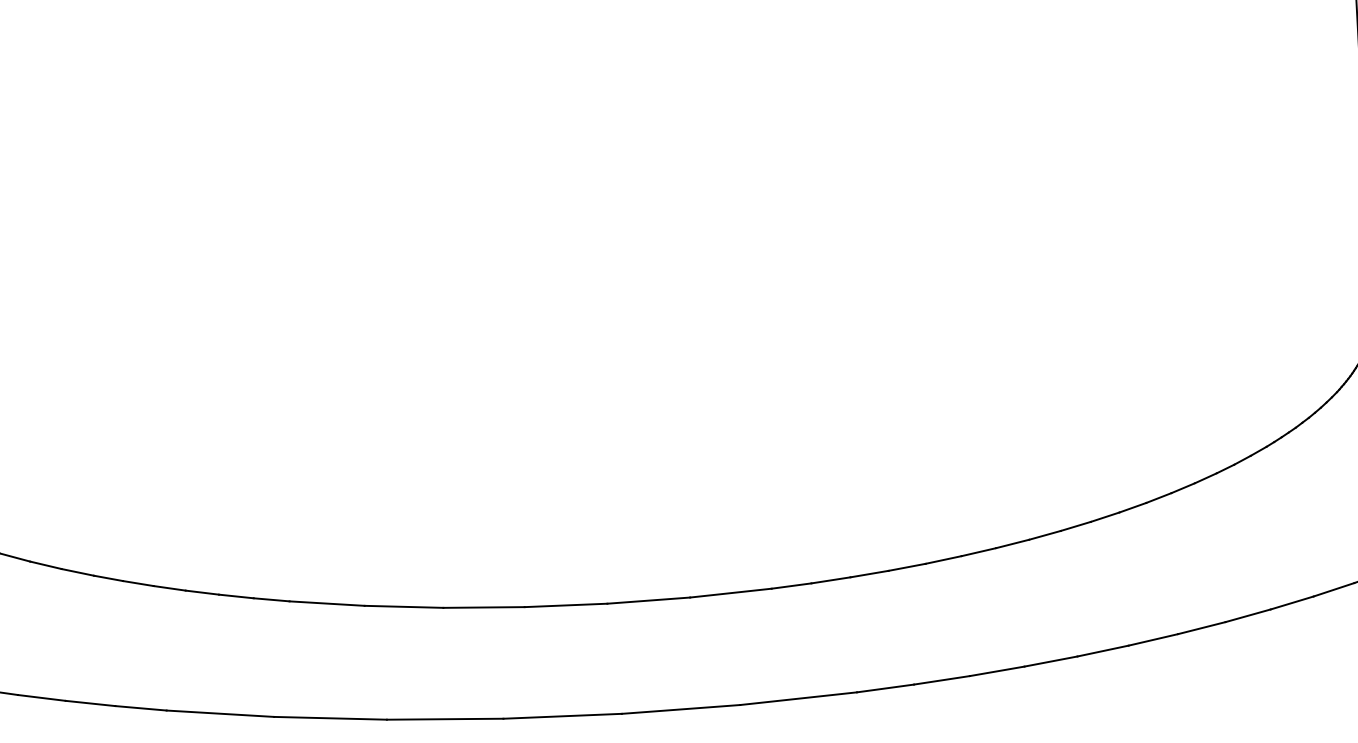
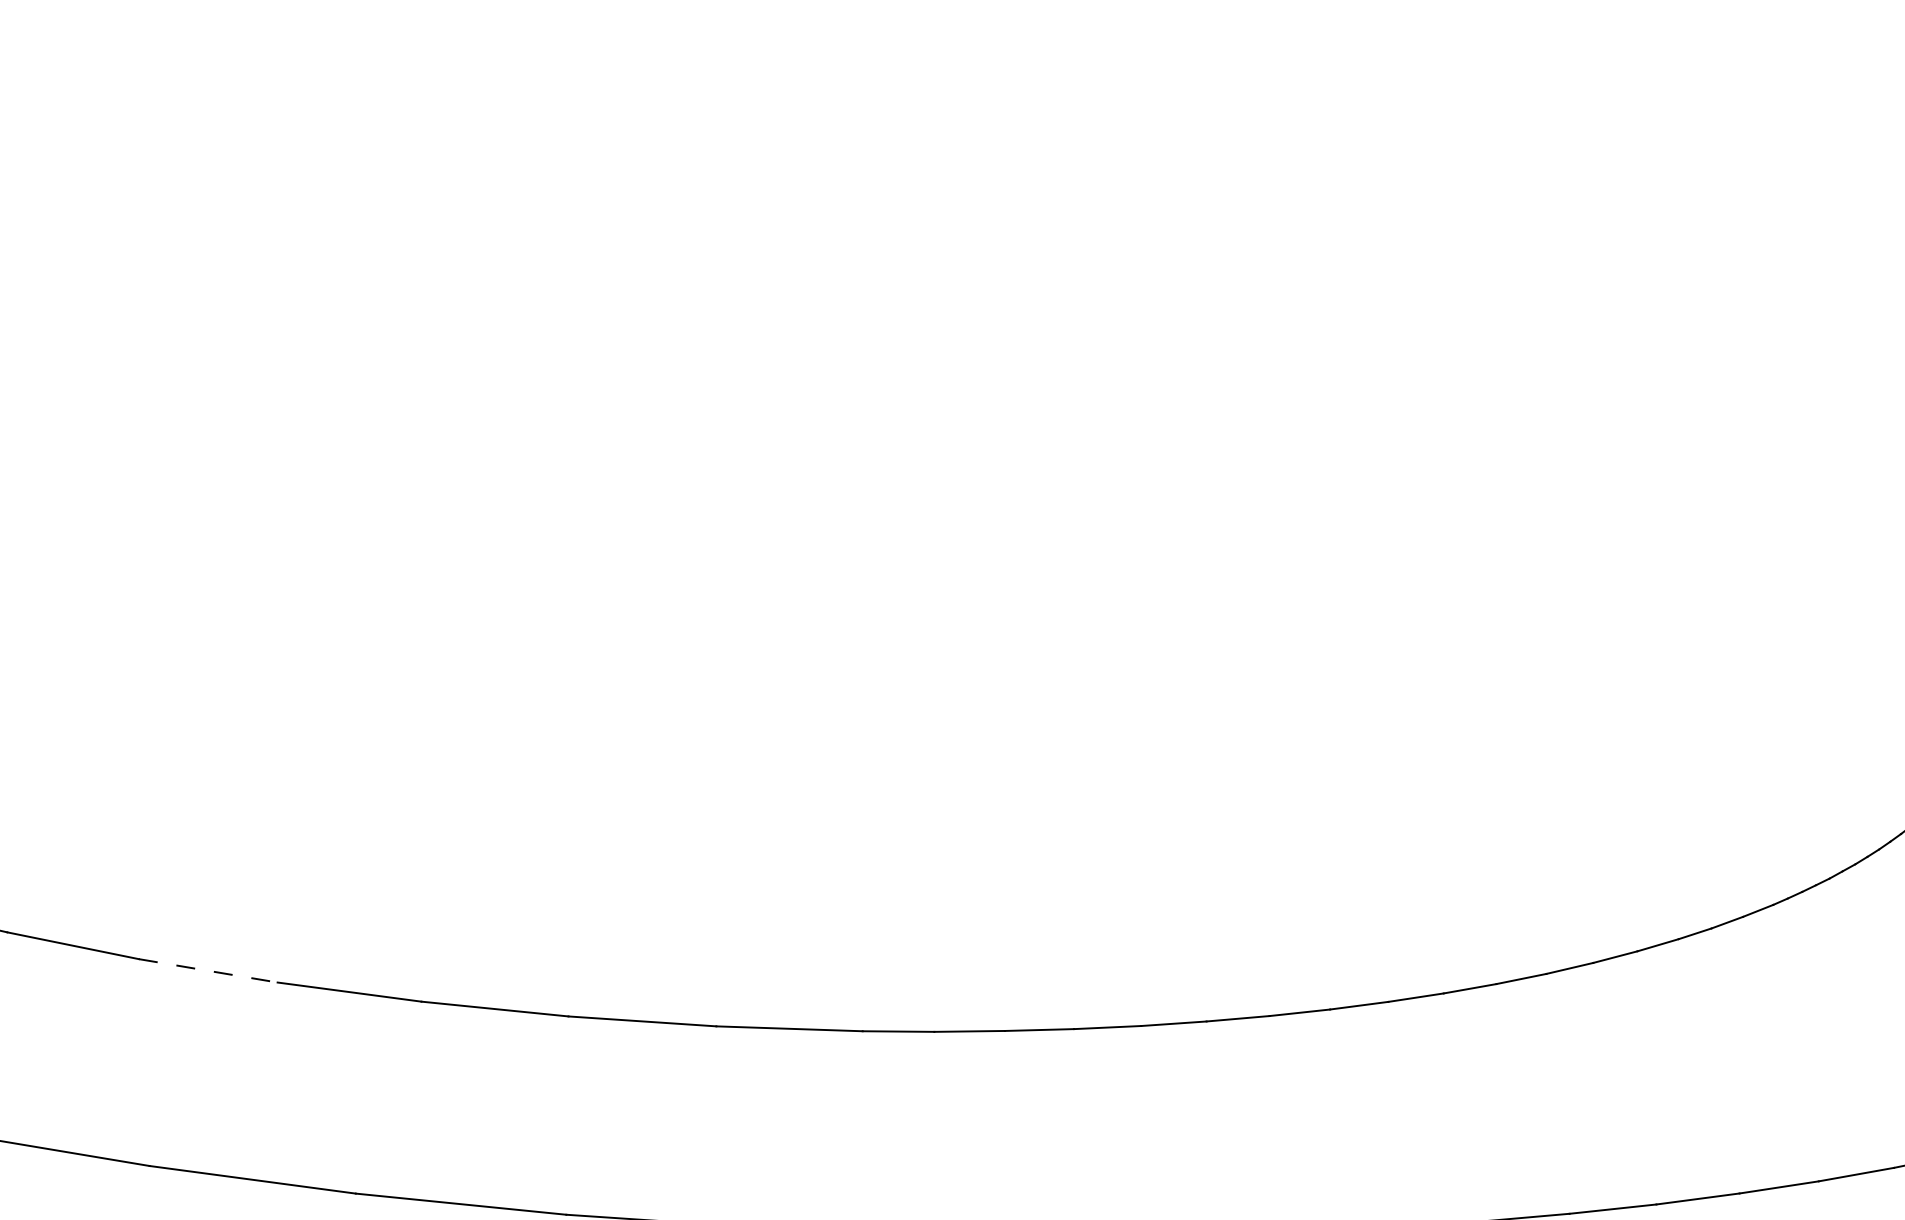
line: (404, 606) -> (209, 970), solid -> dashed

